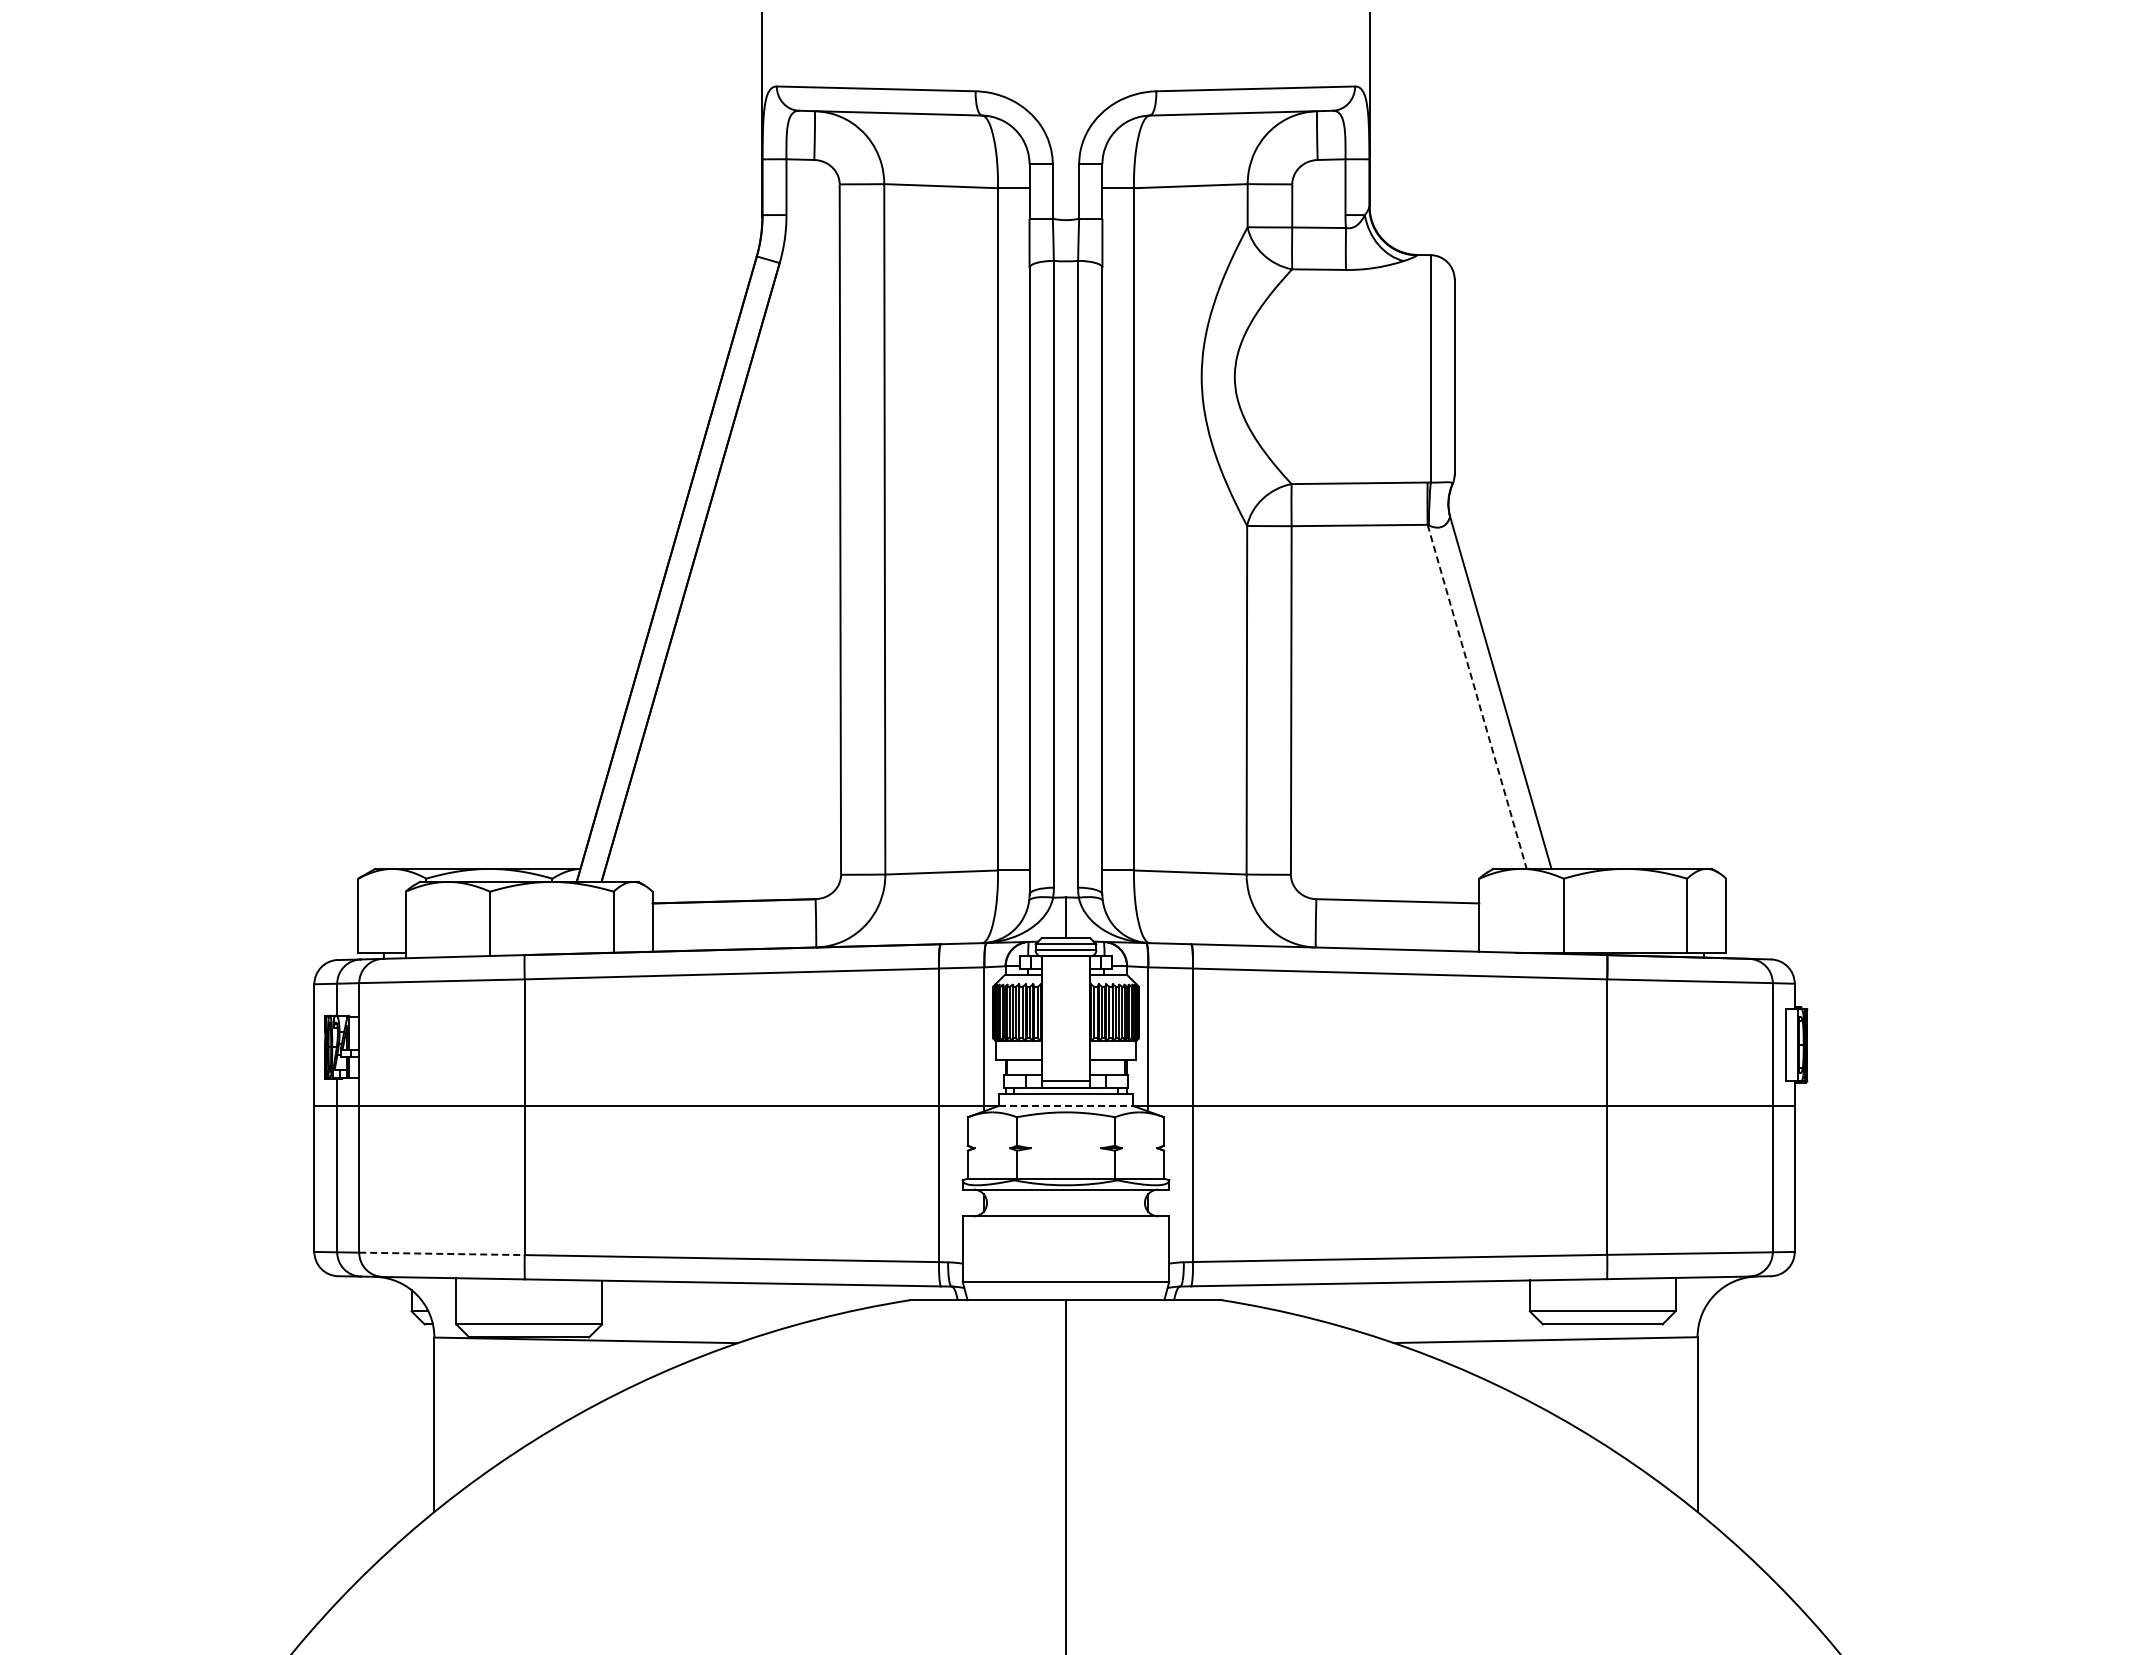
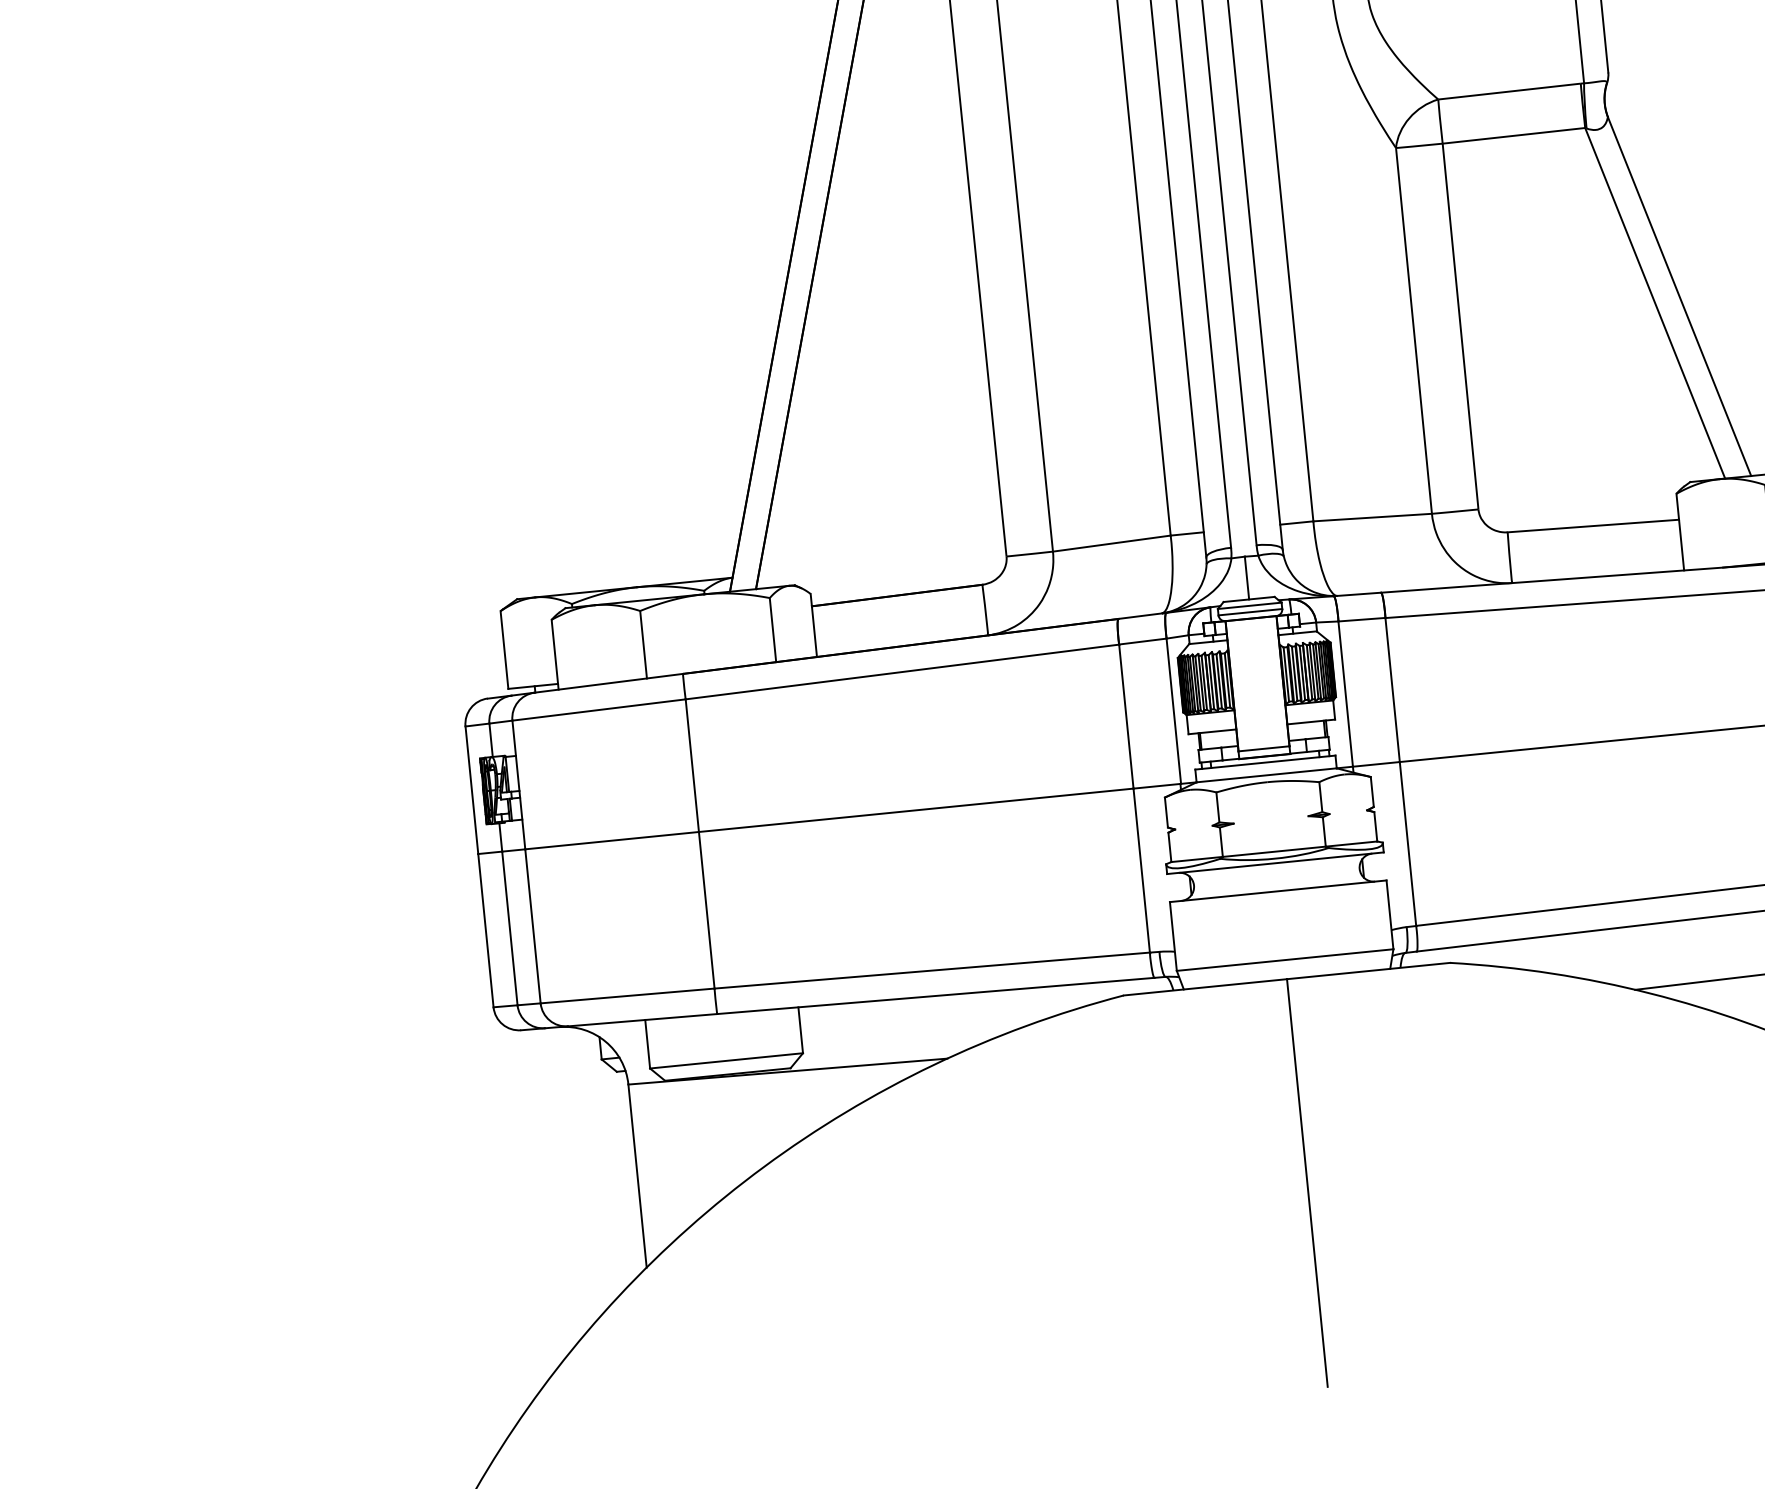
line: (1477, 697) -> (1655, 303), dashed -> solid
line: (1065, 1105) -> (1266, 775), dashed -> solid
line: (441, 1253) -> (627, 995), dashed -> solid

